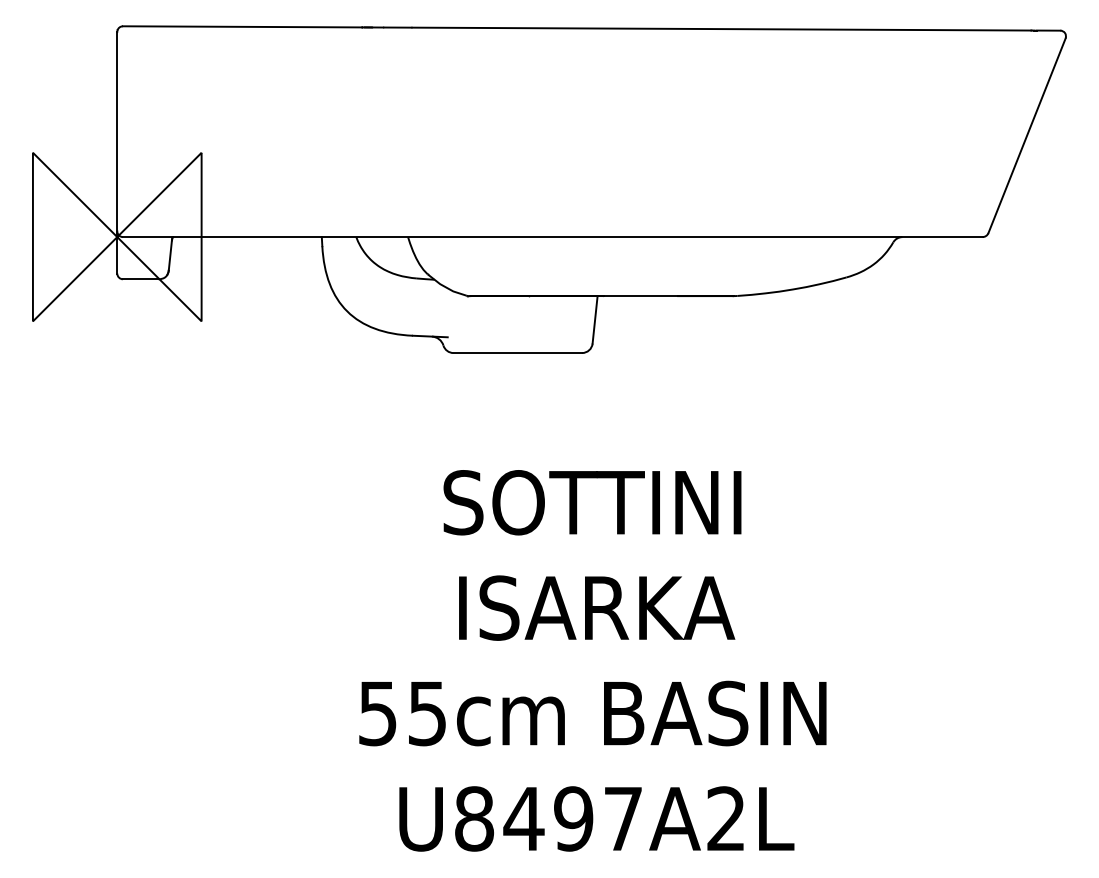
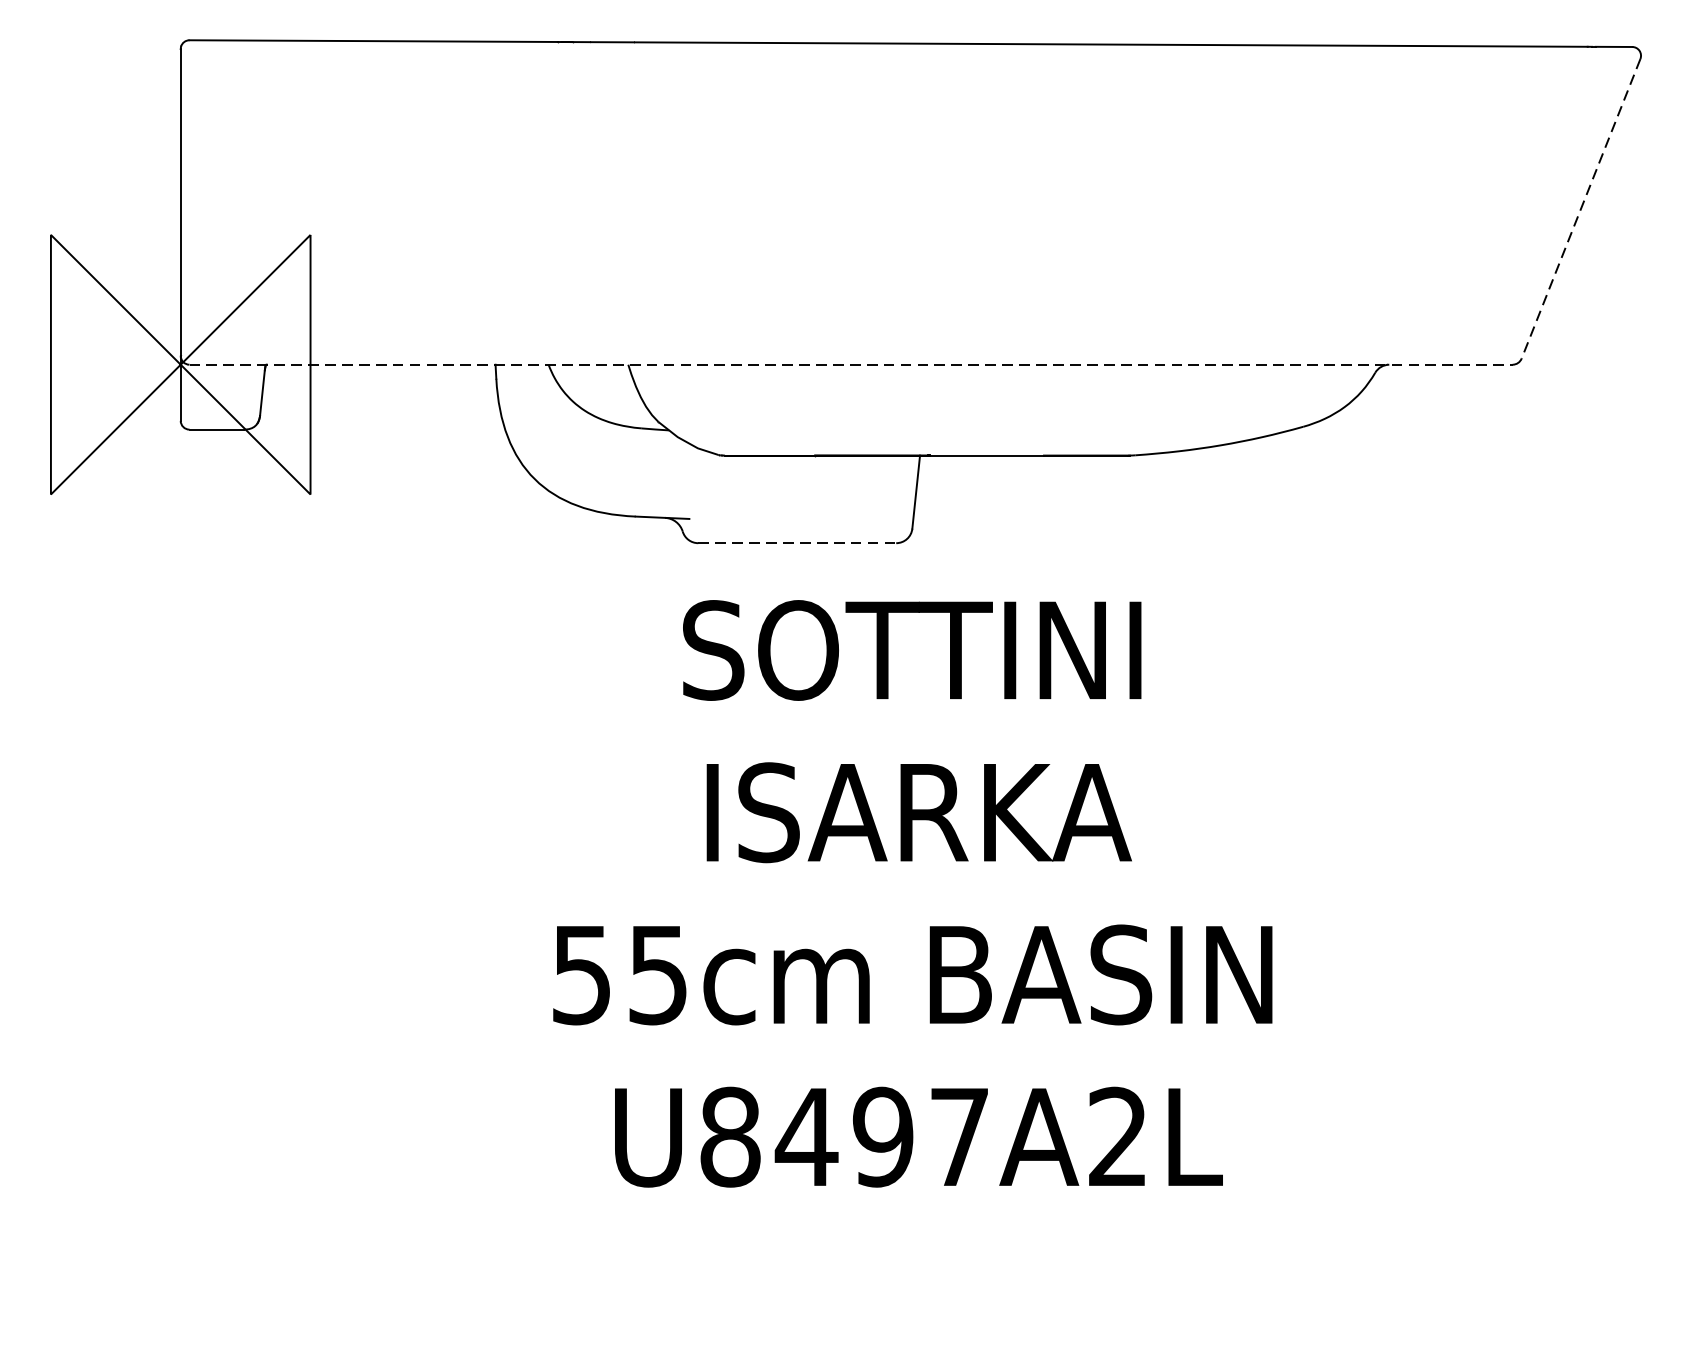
line: (1027, 135) -> (1581, 208), solid -> dashed
line: (552, 237) -> (850, 365), solid -> dashed
line: (518, 353) -> (798, 543), solid -> dashed
text: (592, 660) -> (912, 893), moved

